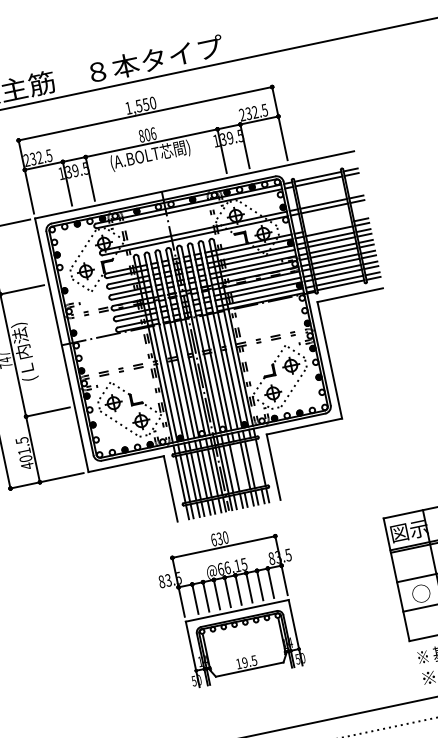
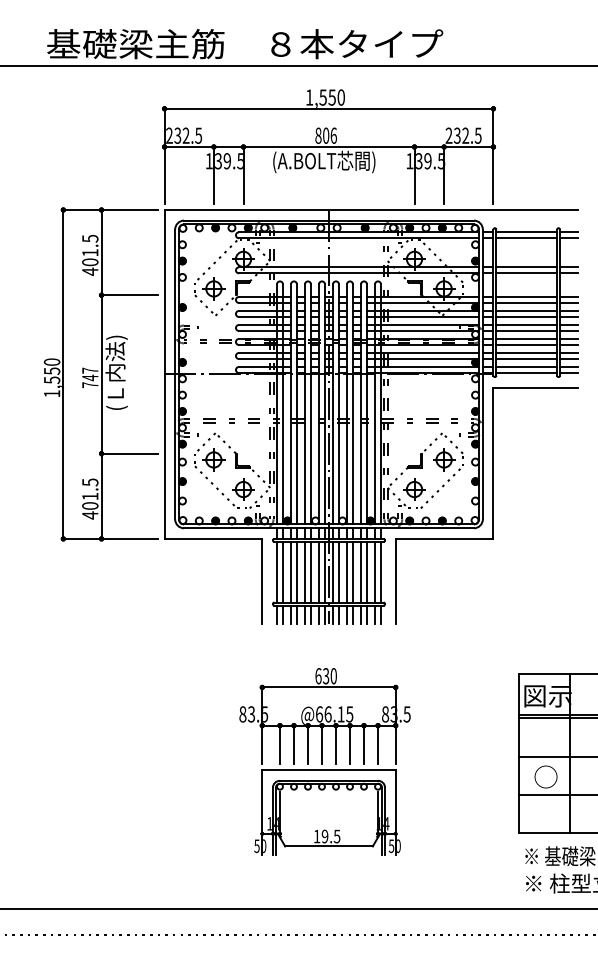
line: (328, 227) -> (526, 297), added
line: (256, 462) -> (375, 571), added
line: (238, 466) -> (352, 571), added
part: (232, 604) -> (324, 761), moved

